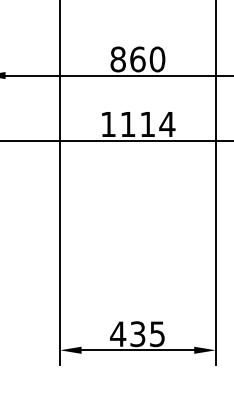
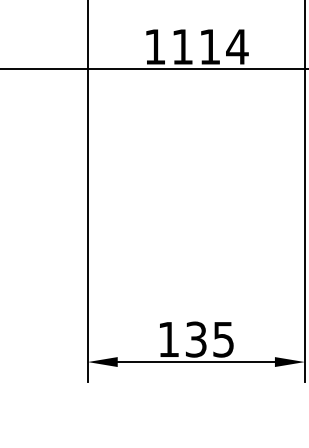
text: (118, 333) -> (169, 338), 435 -> 135

